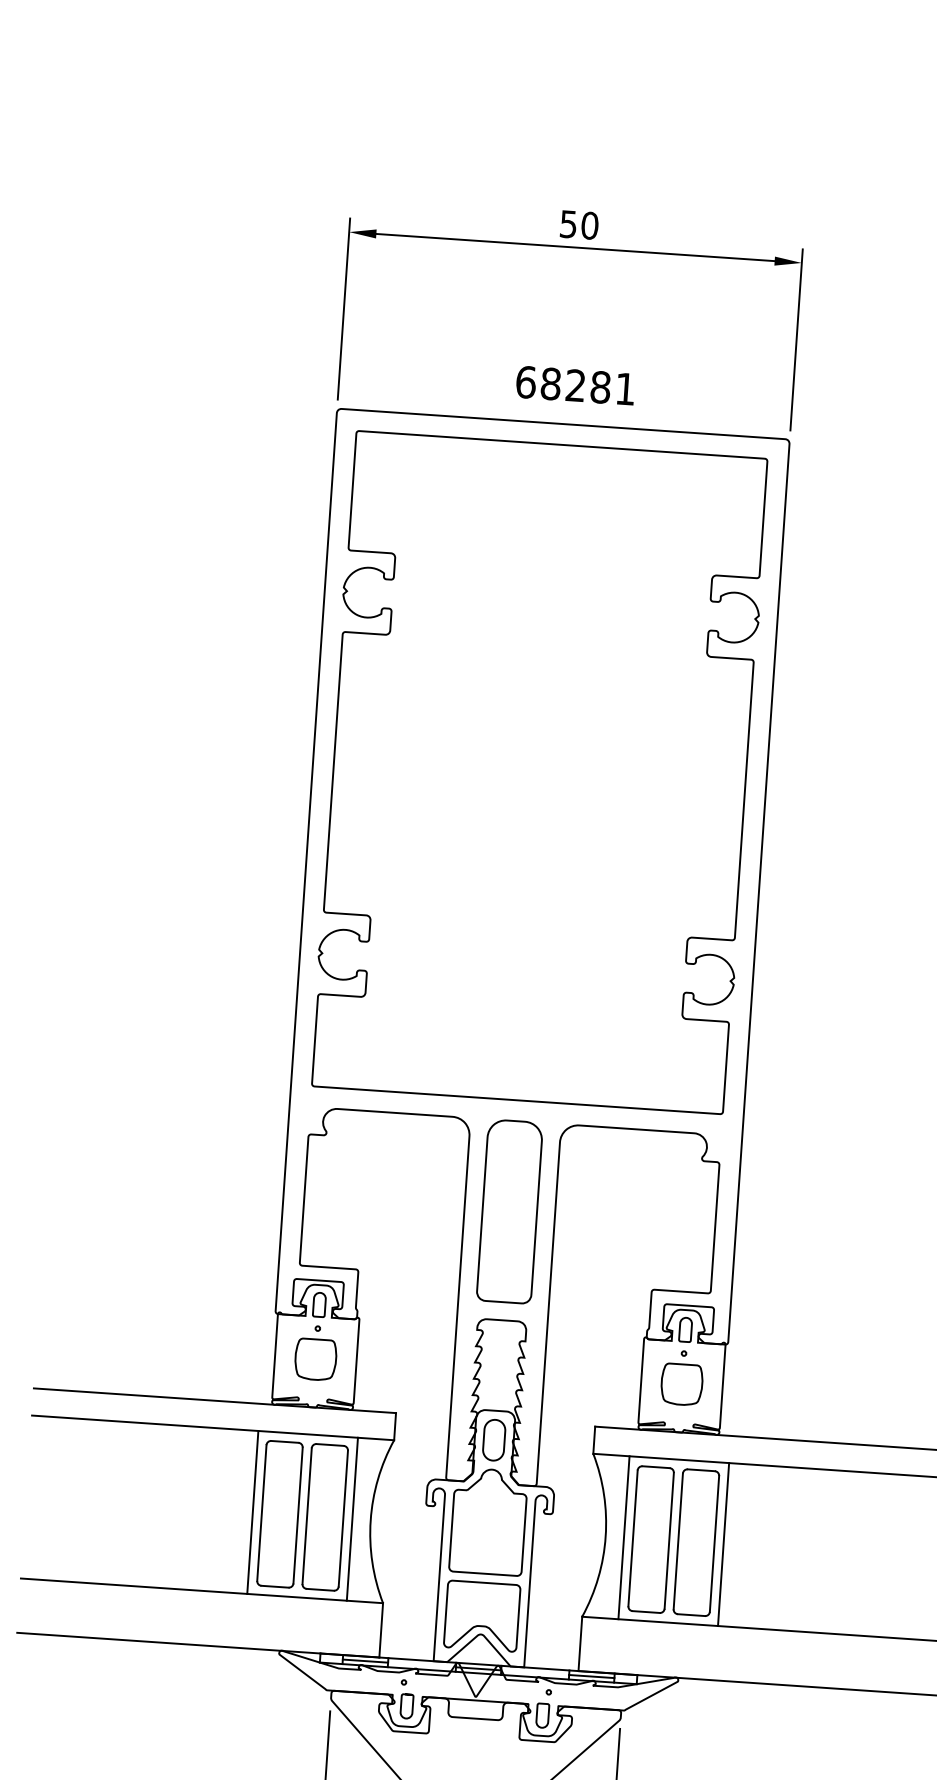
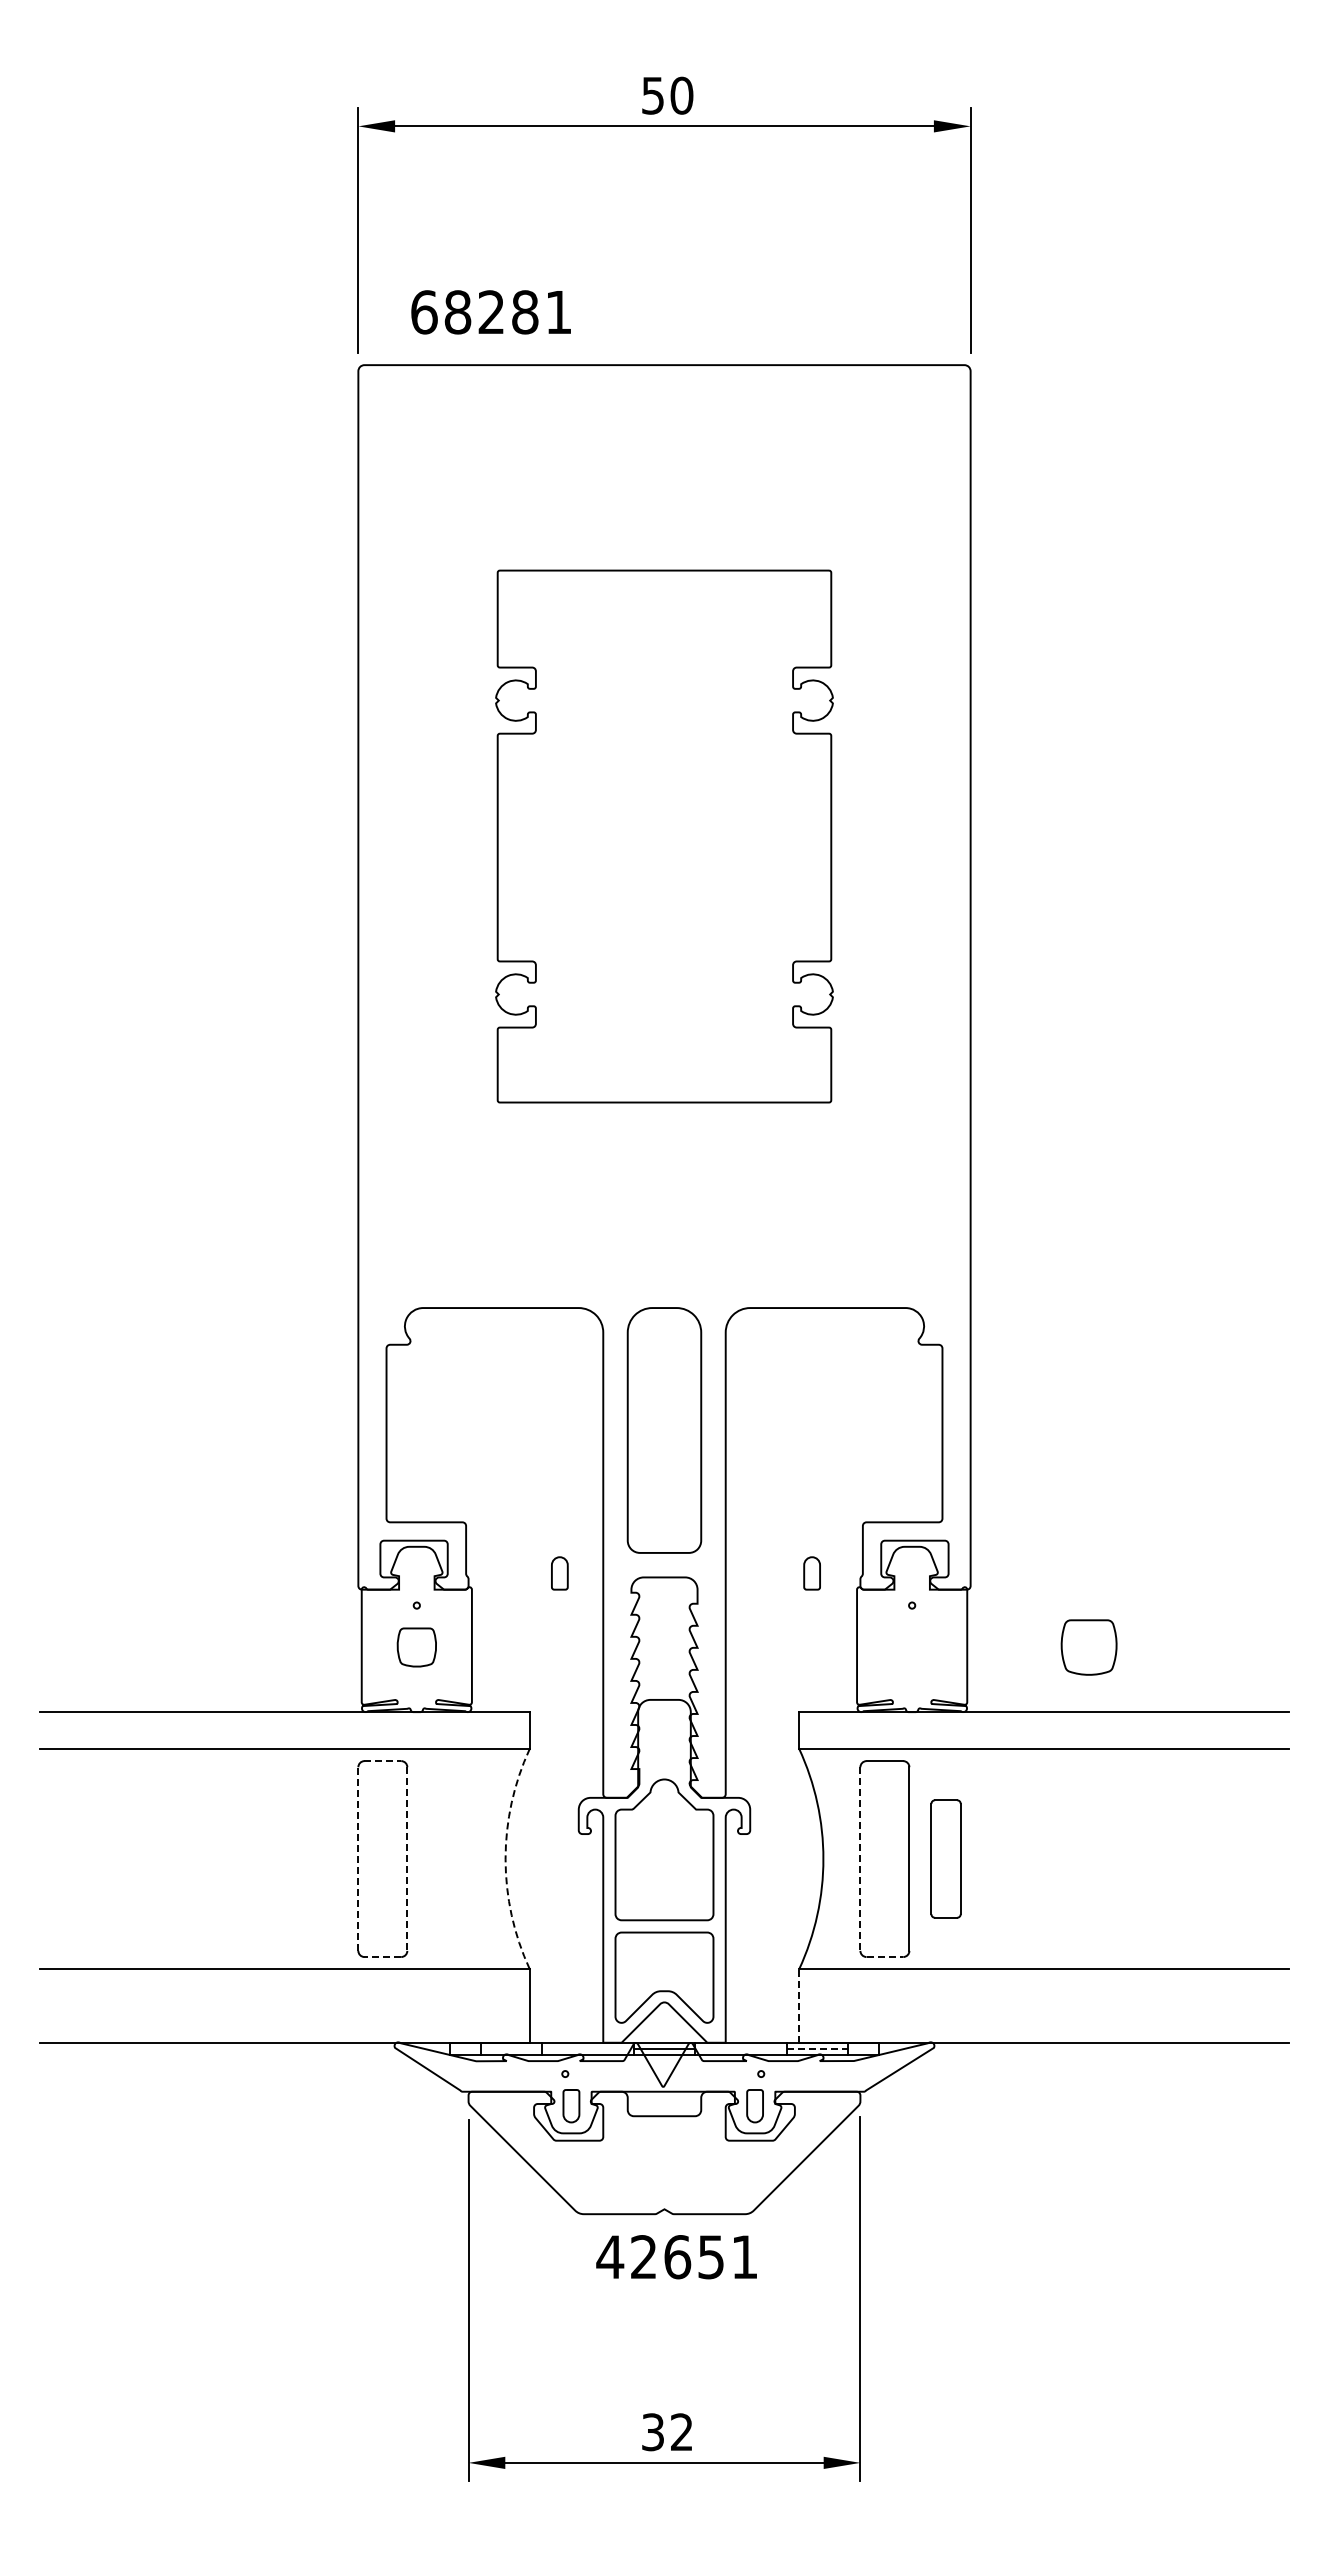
text: (575, 385) -> (490, 312), moved
part: (539, 772) -> (664, 836), size x0.6
part: (319, 1304) -> (559, 1573), moved
part: (685, 1329) -> (811, 1573), moved
part: (315, 1359) -> (416, 1647), size x0.7
part: (681, 1384) -> (1088, 1647), moved
part: (494, 1440) -> (664, 1739), removed
line: (285, 1442) -> (383, 1761), solid -> dashed
line: (253, 1512) -> (346, 1858), removed
line: (261, 1513) -> (358, 1859), solid -> dashed
line: (298, 1515) -> (407, 1859), solid -> dashed
part: (324, 1516) -> (443, 1858), removed
line: (352, 1518) -> (480, 1858), removed
arc: (370, 1520) -> (505, 1859), solid -> dashed
line: (624, 1537) -> (848, 1858), removed
line: (633, 1538) -> (860, 1859), solid -> dashed
part: (695, 1542) -> (945, 1858), size x0.6
line: (723, 1544) -> (982, 1858), removed
line: (274, 1587) -> (382, 1957), solid -> dashed
line: (646, 1612) -> (885, 1957), solid -> dashed
line: (580, 1644) -> (799, 2006), solid -> dashed
line: (365, 1660) -> (511, 2048), removed
line: (591, 1676) -> (817, 2048), solid -> dashed

